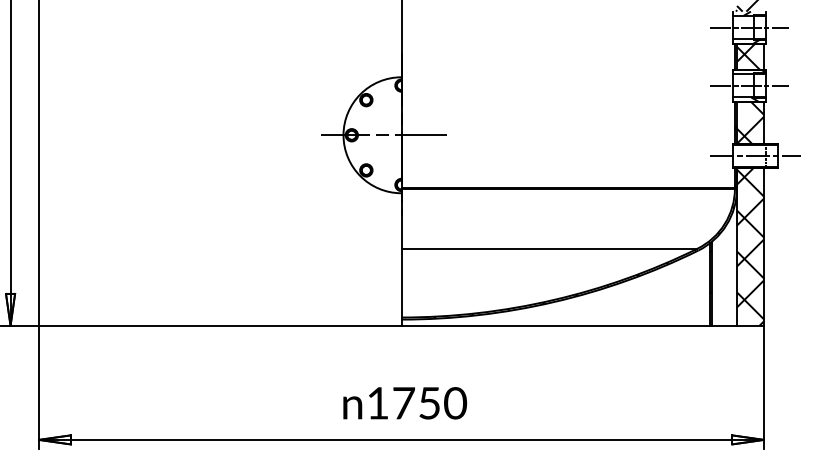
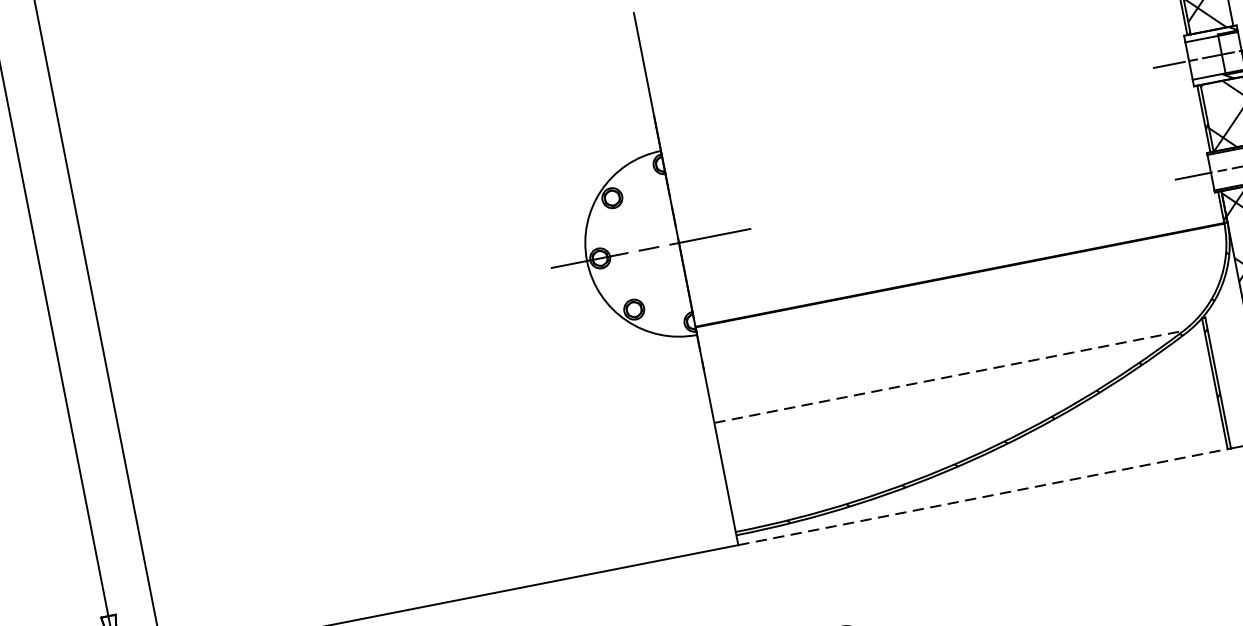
line: (549, 248) -> (948, 376), solid -> dashed
line: (556, 325) -> (984, 496), solid -> dashed

